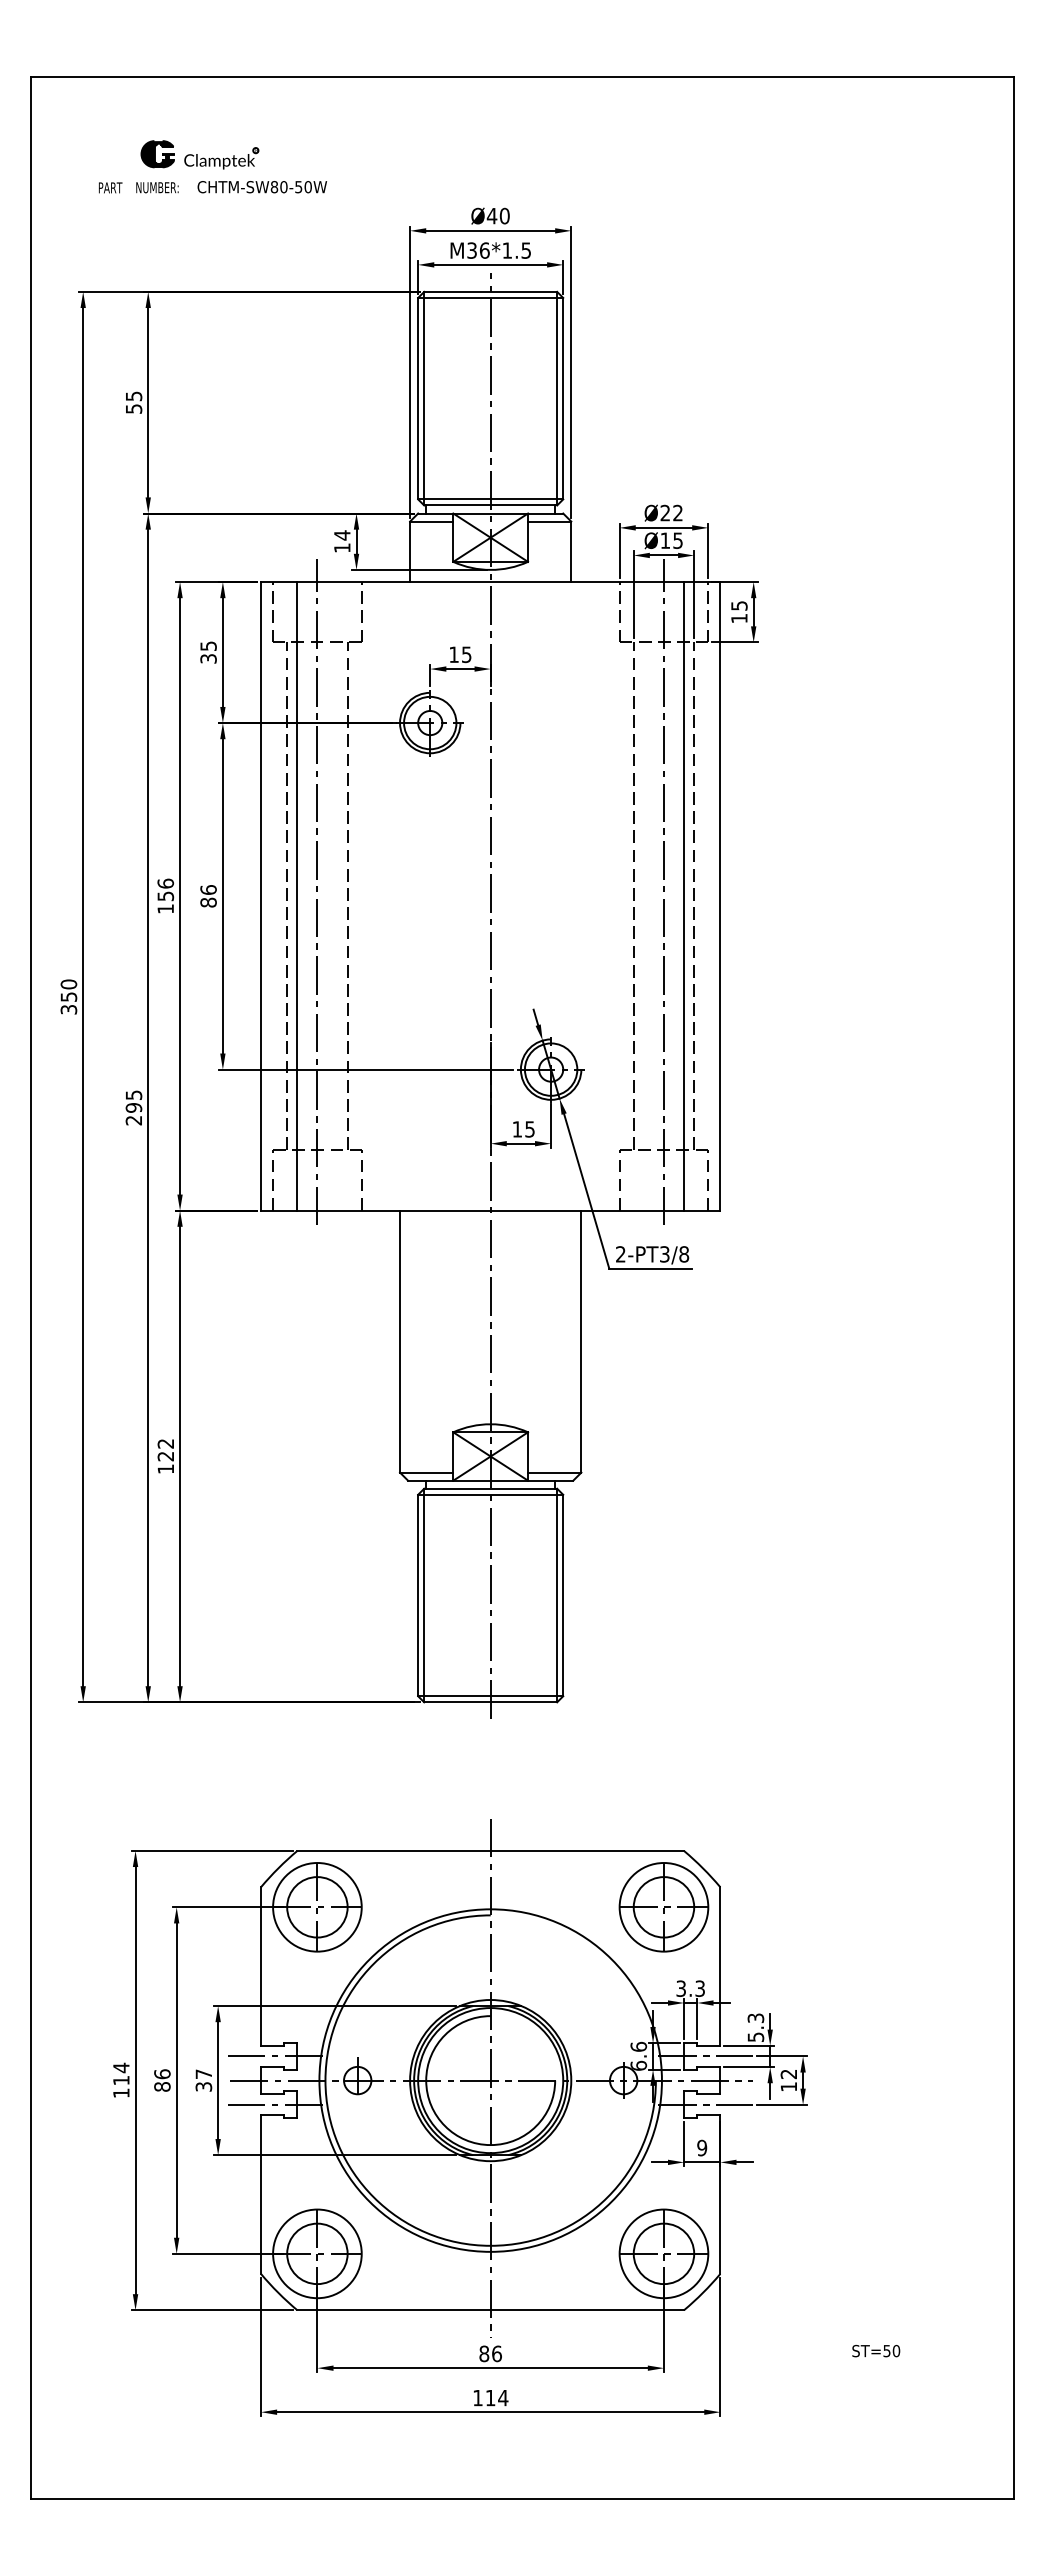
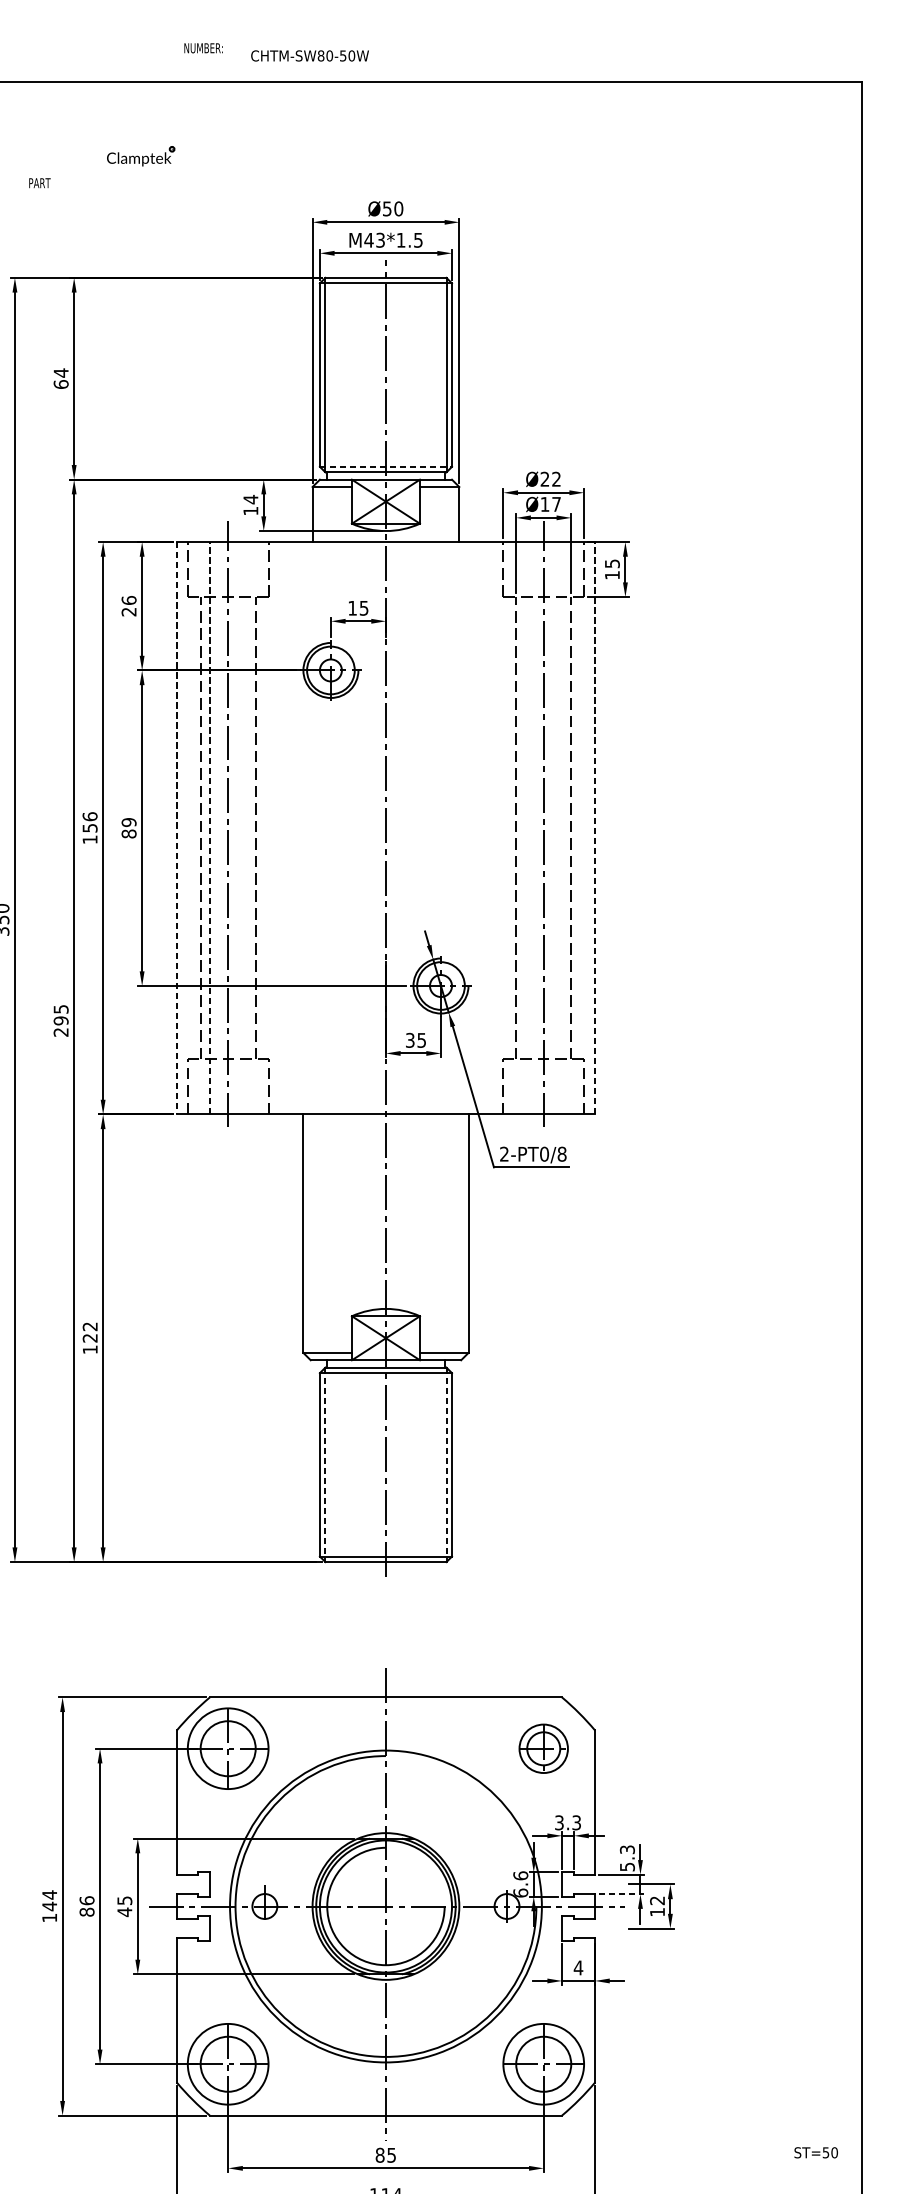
part: (157, 154) -> (82, 152), removed
text: (157, 187) -> (203, 48), moved
text: (261, 187) -> (309, 56), moved
text: (491, 216) -> (386, 209), Ø40 -> Ø50
text: (477, 250) -> (373, 240), M36*1.5 -> M43*1.5
text: (133, 402) -> (60, 378), 55 -> 64
line: (490, 499) -> (385, 466), solid -> dashed
text: (677, 540) -> (556, 504), Ø15 -> Ø17
text: (208, 652) -> (129, 606), 35 -> 26
text: (208, 889) -> (129, 822), 86 -> 89
line: (297, 895) -> (210, 827), solid -> dashed
line: (720, 895) -> (595, 827), solid -> dashed
line: (261, 896) -> (177, 828), solid -> dashed
line: (684, 896) -> (562, 828), removed
text: (517, 1129) -> (410, 1040), 15 -> 35
text: (664, 1254) -> (544, 1154), 2-PT3/8 -> 2-PT0/8
line: (424, 1595) -> (325, 1464), solid -> dashed
line: (557, 1595) -> (446, 1464), solid -> dashed
part: (663, 1907) -> (543, 1748), size x0.6
line: (275, 2056) -> (190, 1884), removed
line: (705, 2056) -> (581, 1884), removed
line: (749, 2067) -> (621, 1894), solid -> dashed
text: (121, 2080) -> (49, 1906), 114 -> 144
text: (203, 2080) -> (124, 1906), 37 -> 45
line: (275, 2104) -> (190, 1928), removed
line: (705, 2104) -> (581, 1928), removed
text: (702, 2147) -> (578, 1967), 9 -> 4
text: (876, 2351) -> (816, 2153), moved
text: (496, 2353) -> (391, 2154), 86 -> 85

